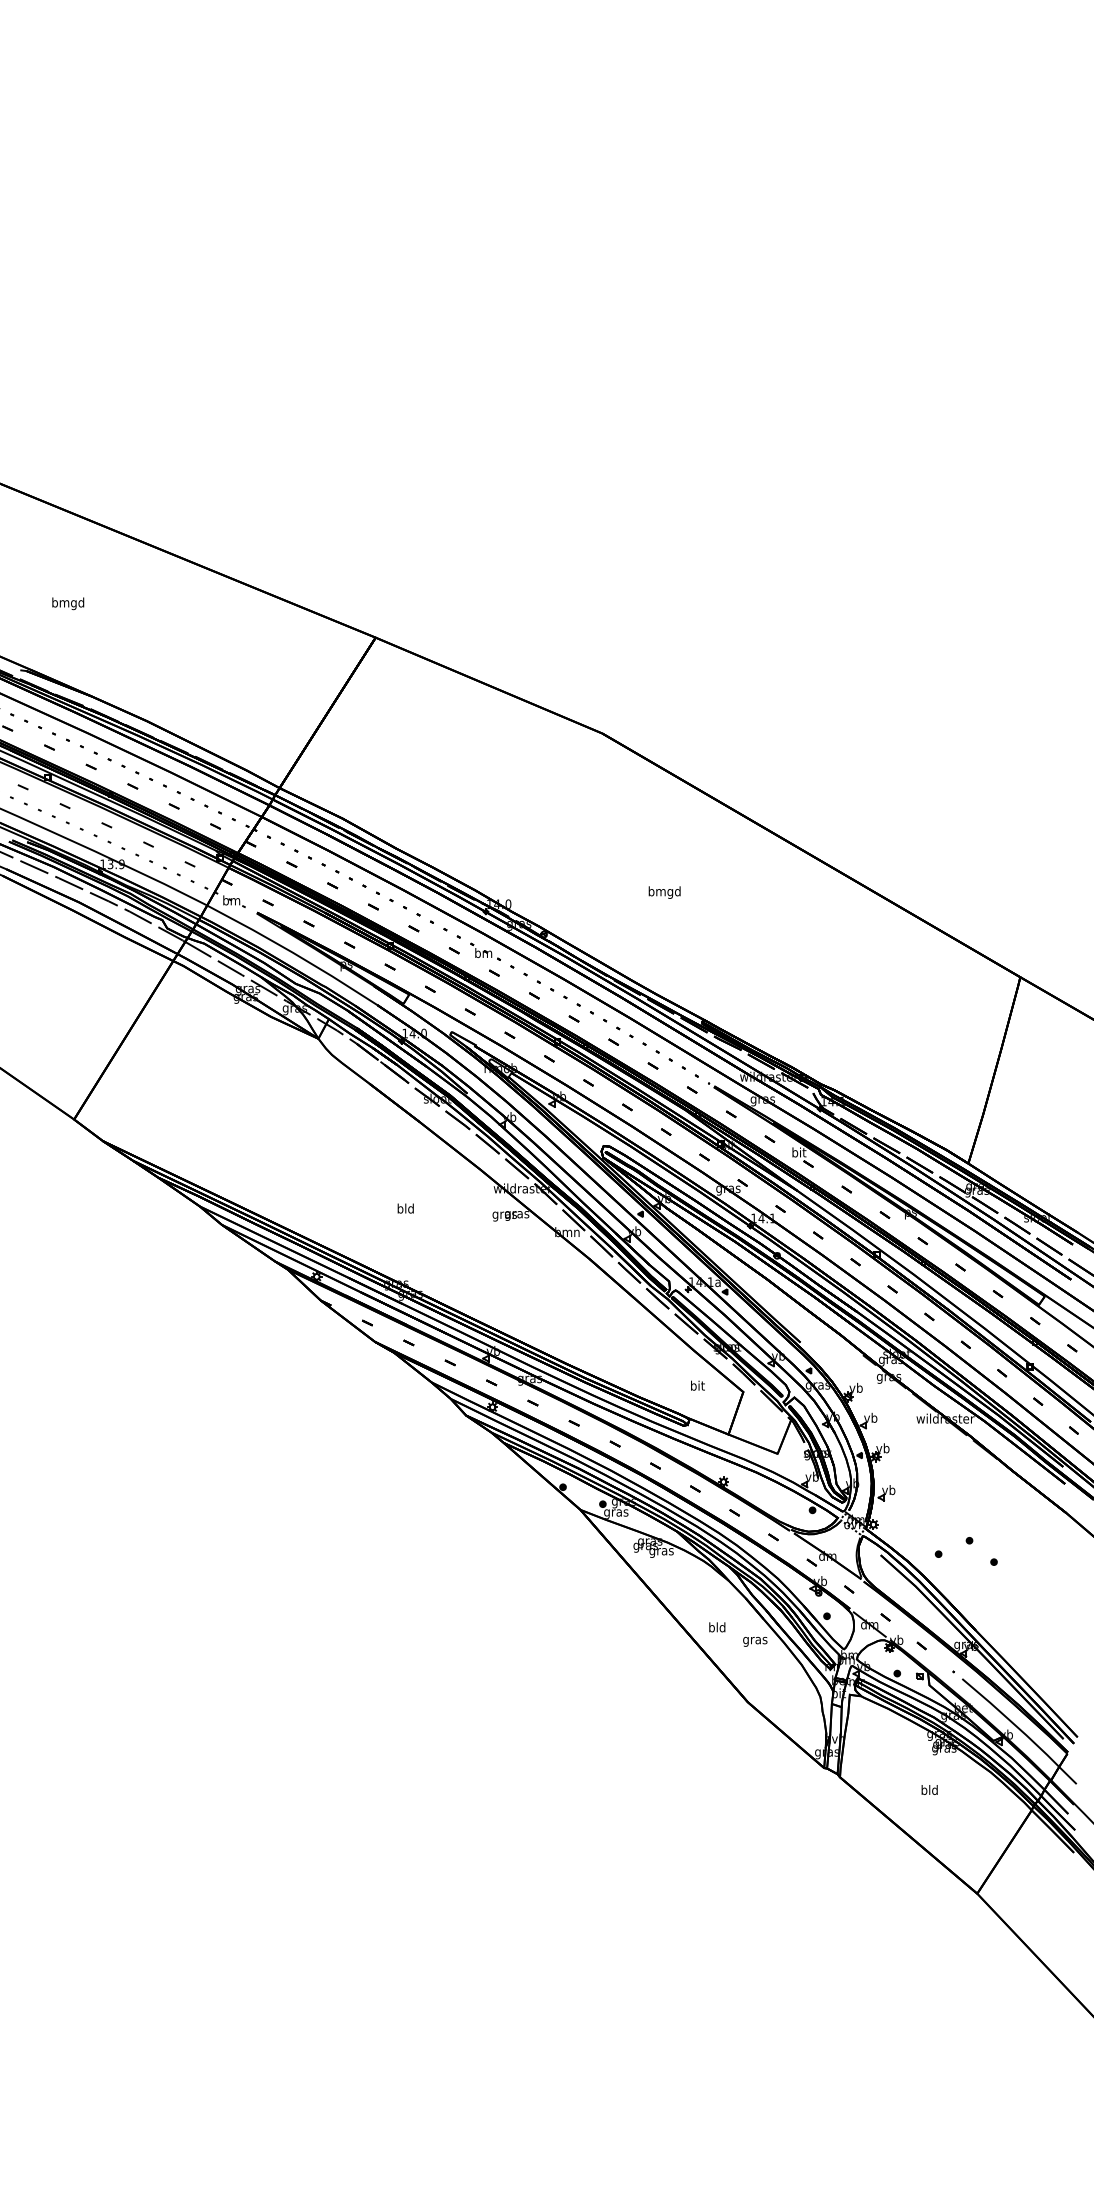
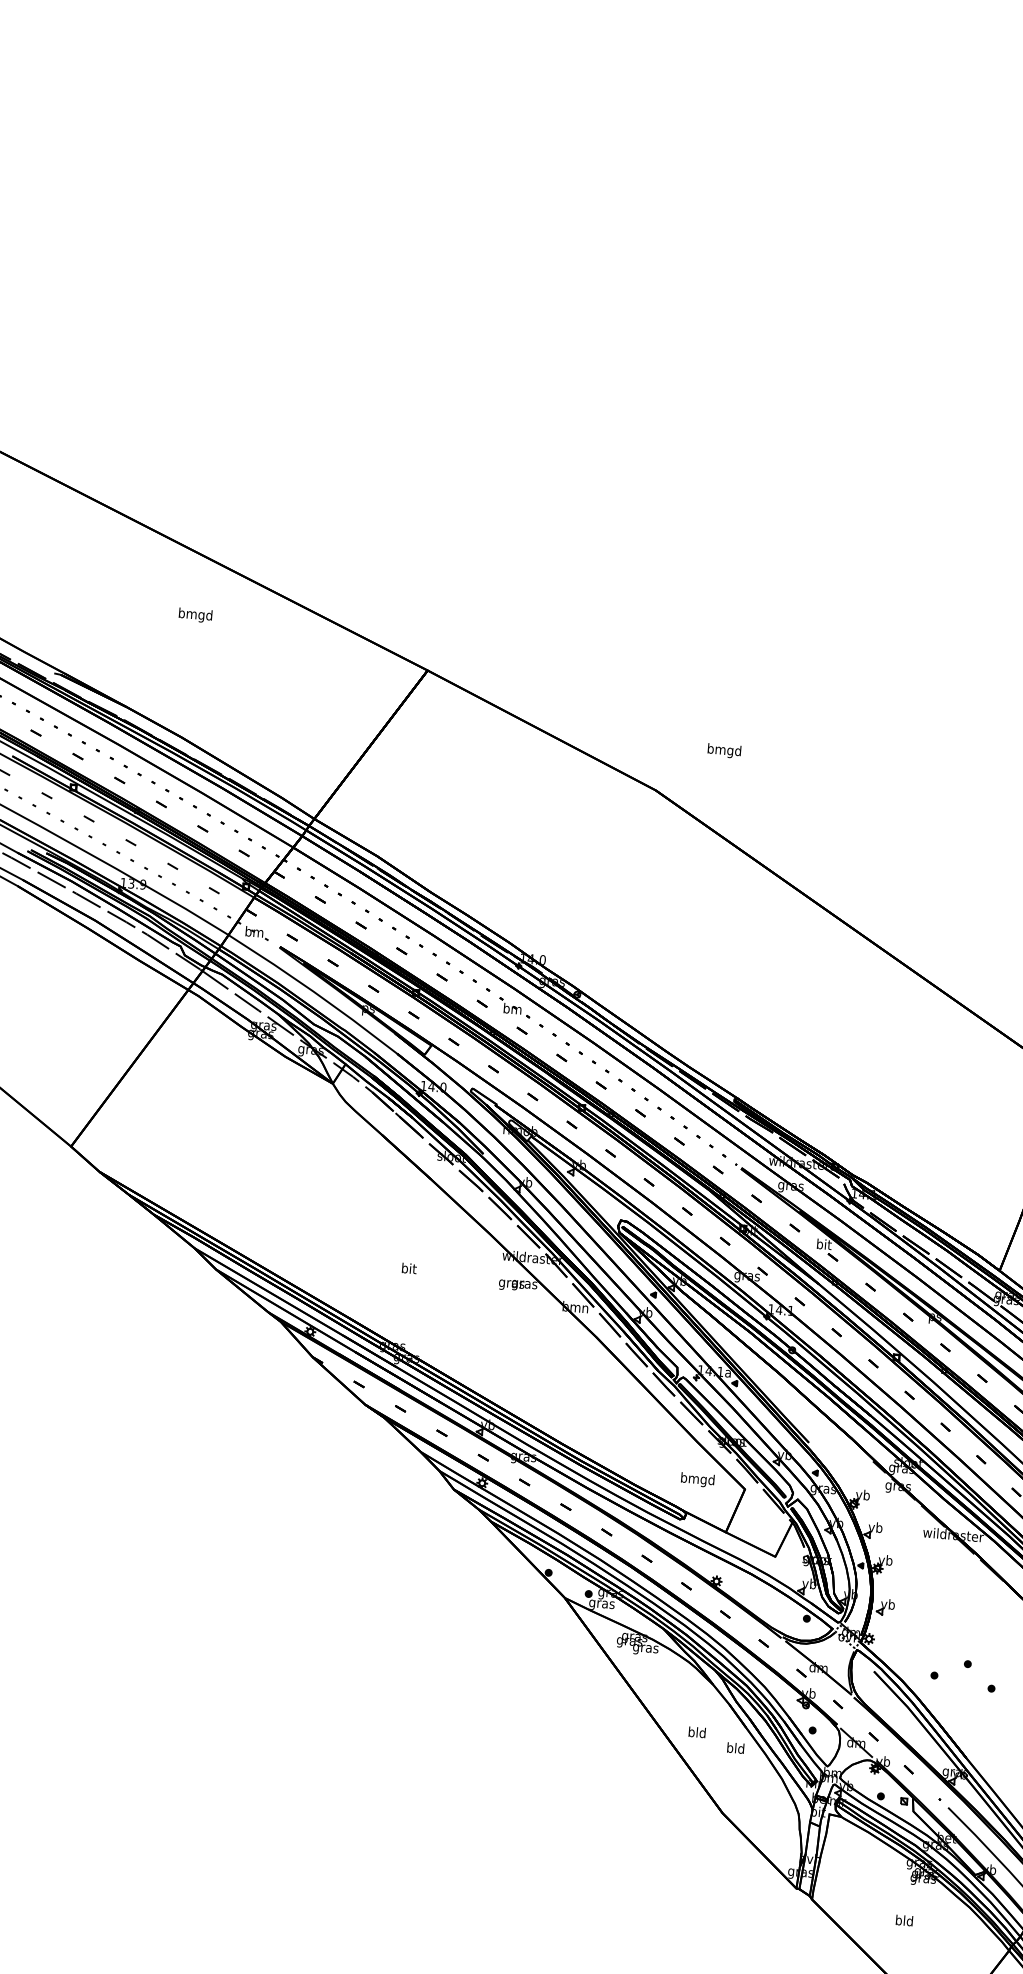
text: (68, 603) -> (195, 615), moved
text: (664, 892) -> (724, 750), moved
text: (405, 1208) -> (408, 1268), bld -> bit
text: (697, 1386) -> (697, 1479), bit -> bmgd
text: (755, 1640) -> (735, 1749), gras -> bld

